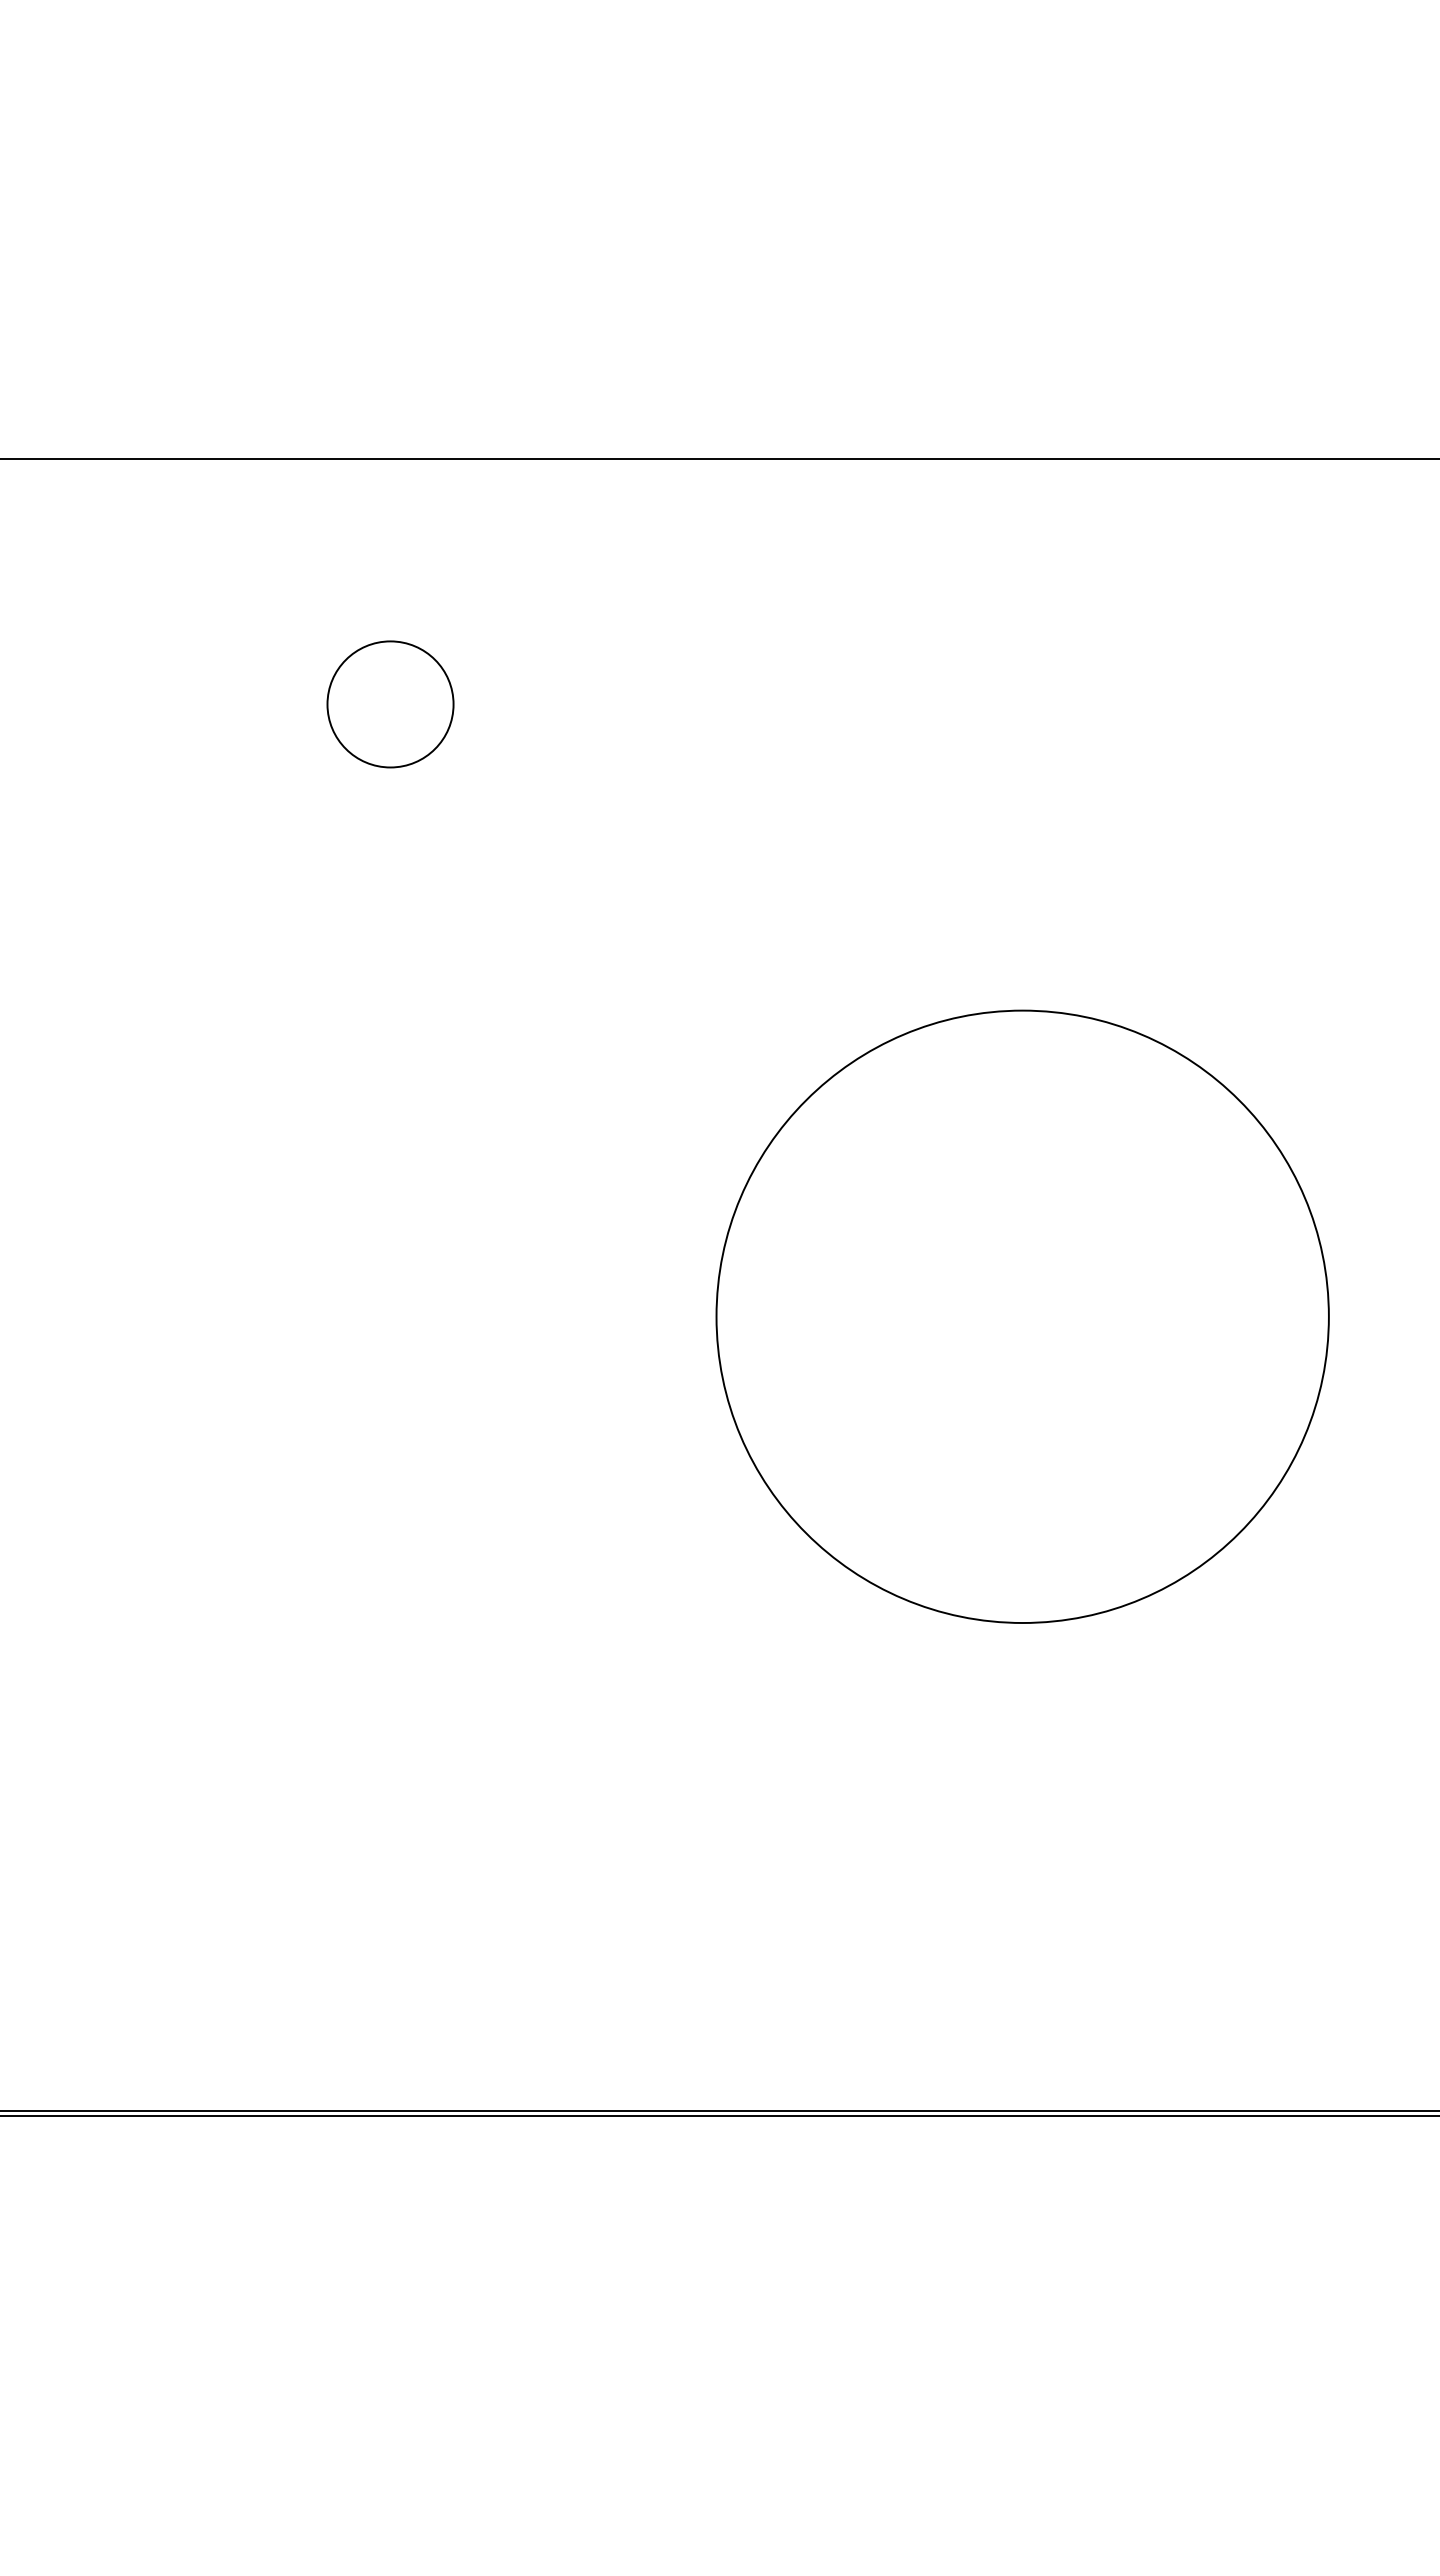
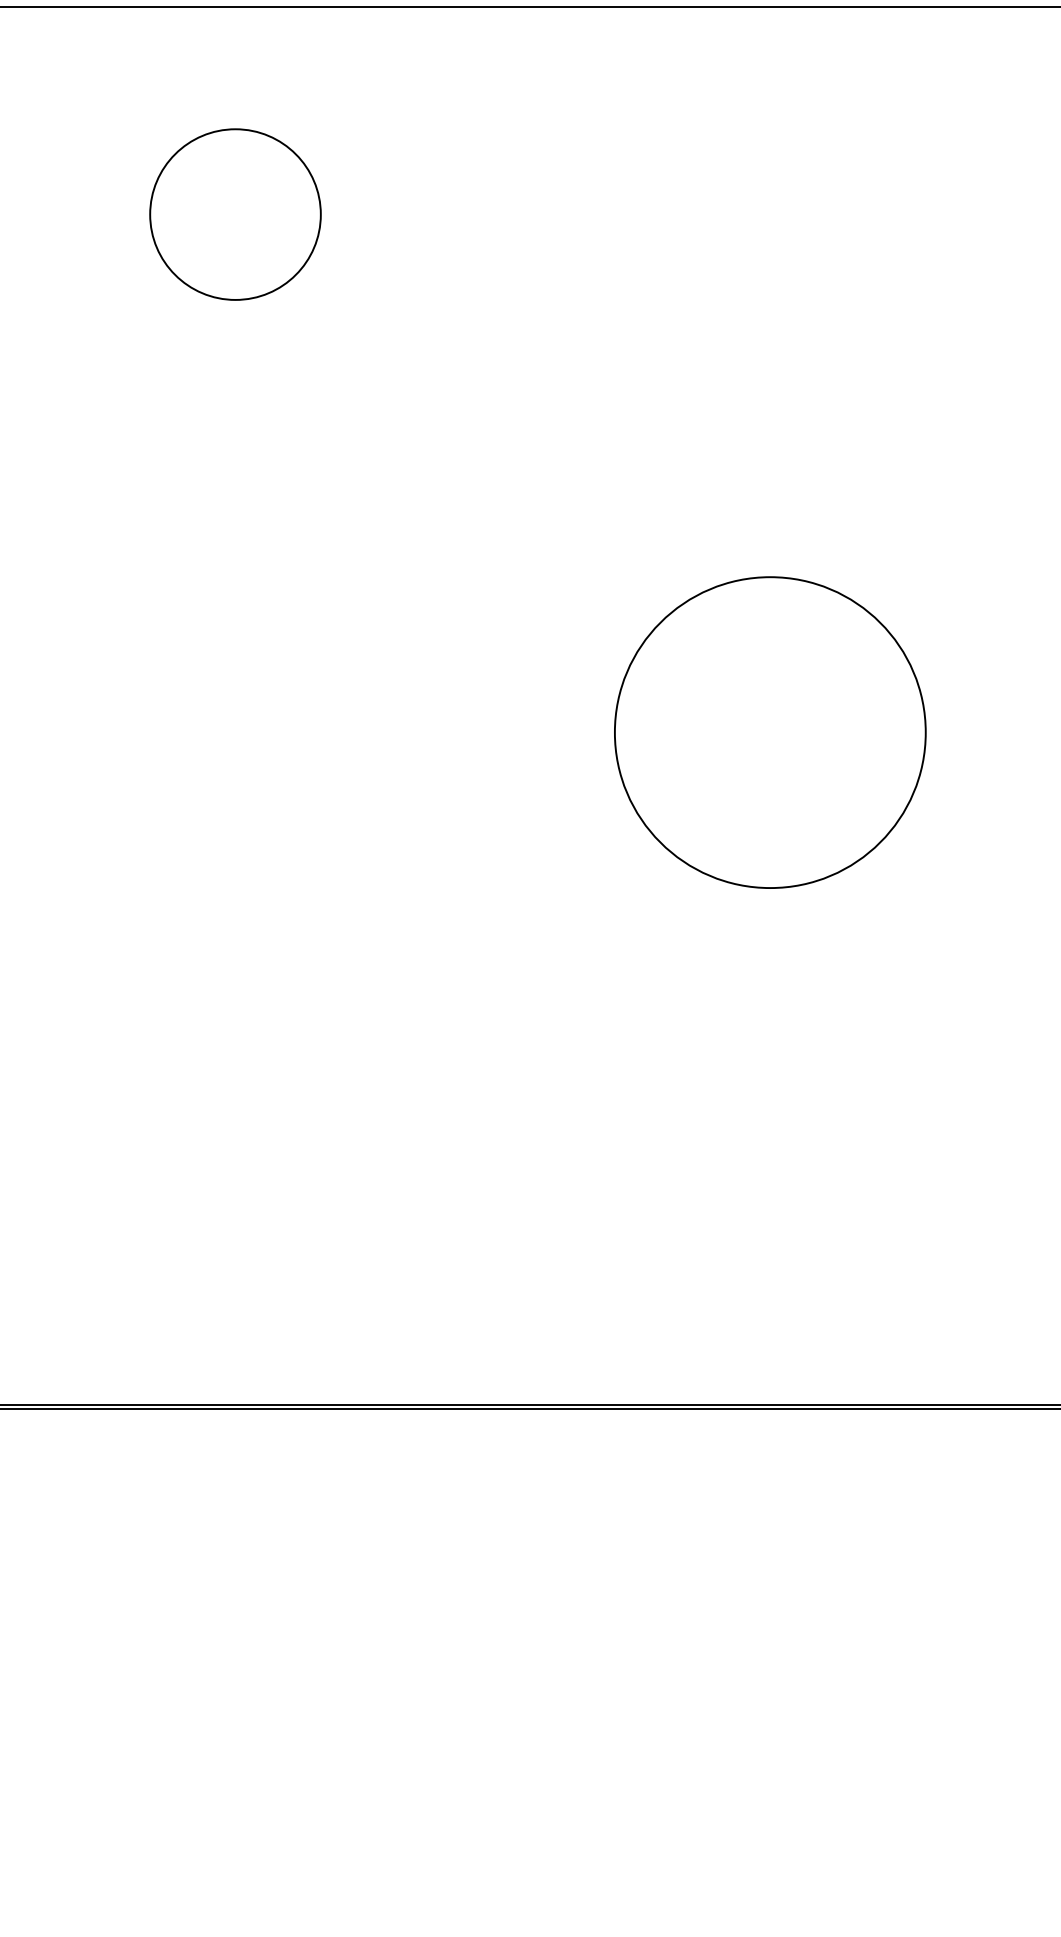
circle: (390, 704) -> (235, 214), size x1.6
circle: (1022, 1316) -> (770, 732), size x0.6

